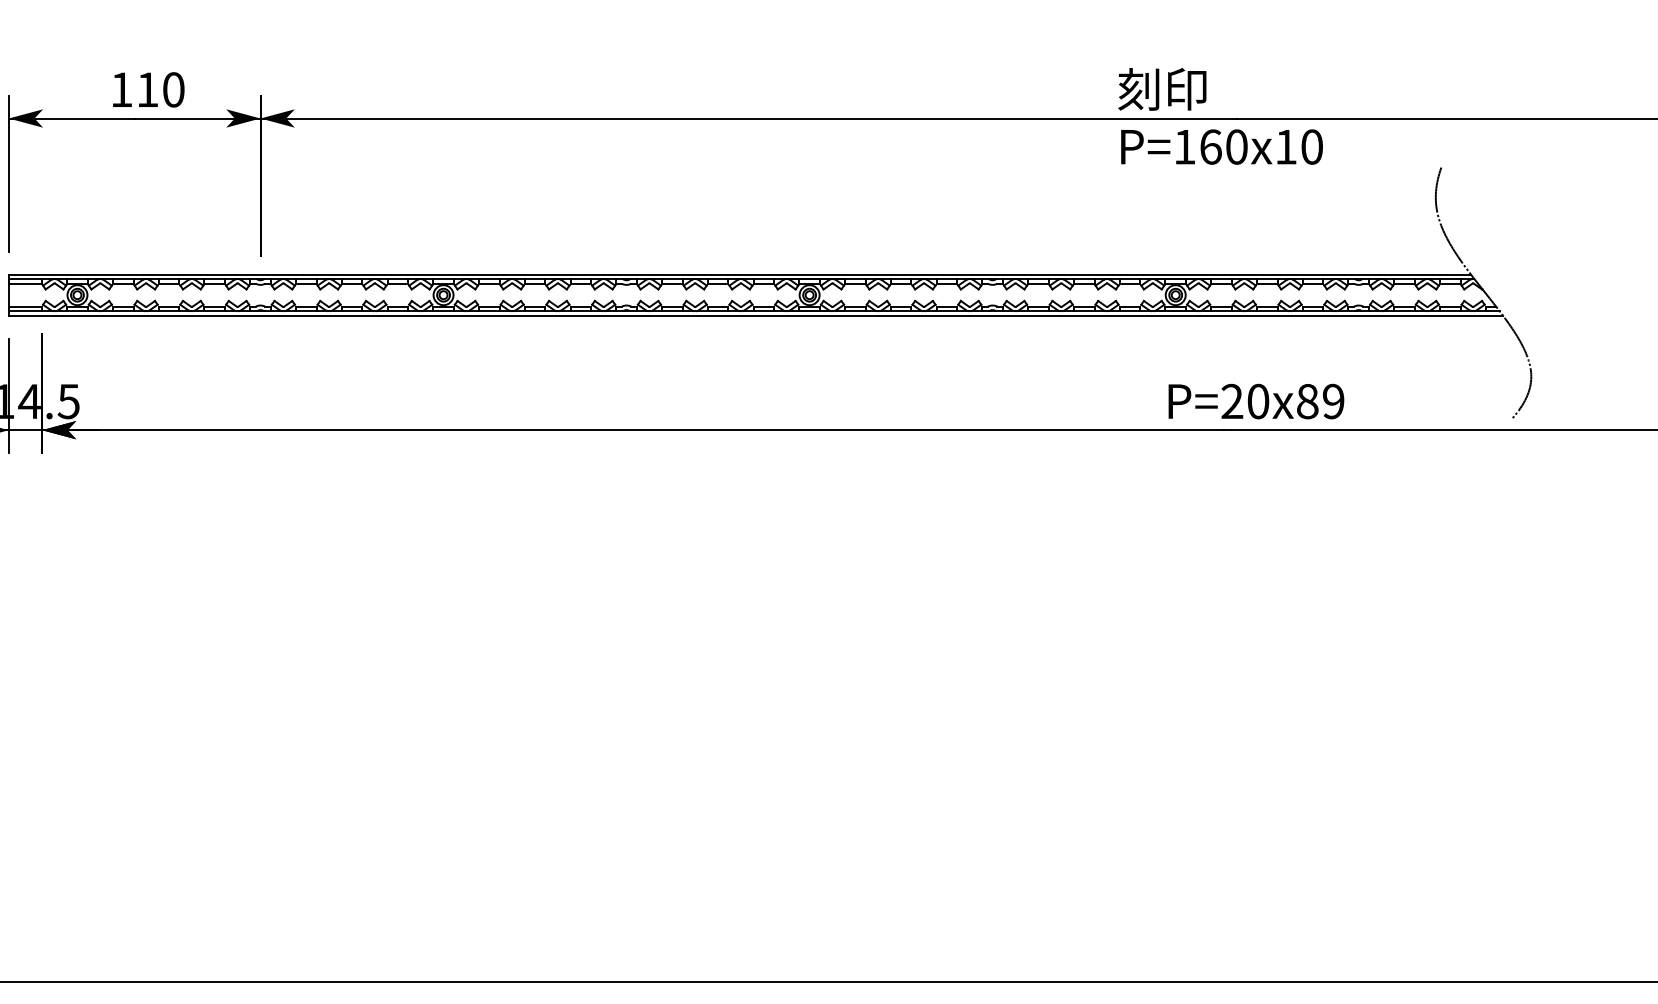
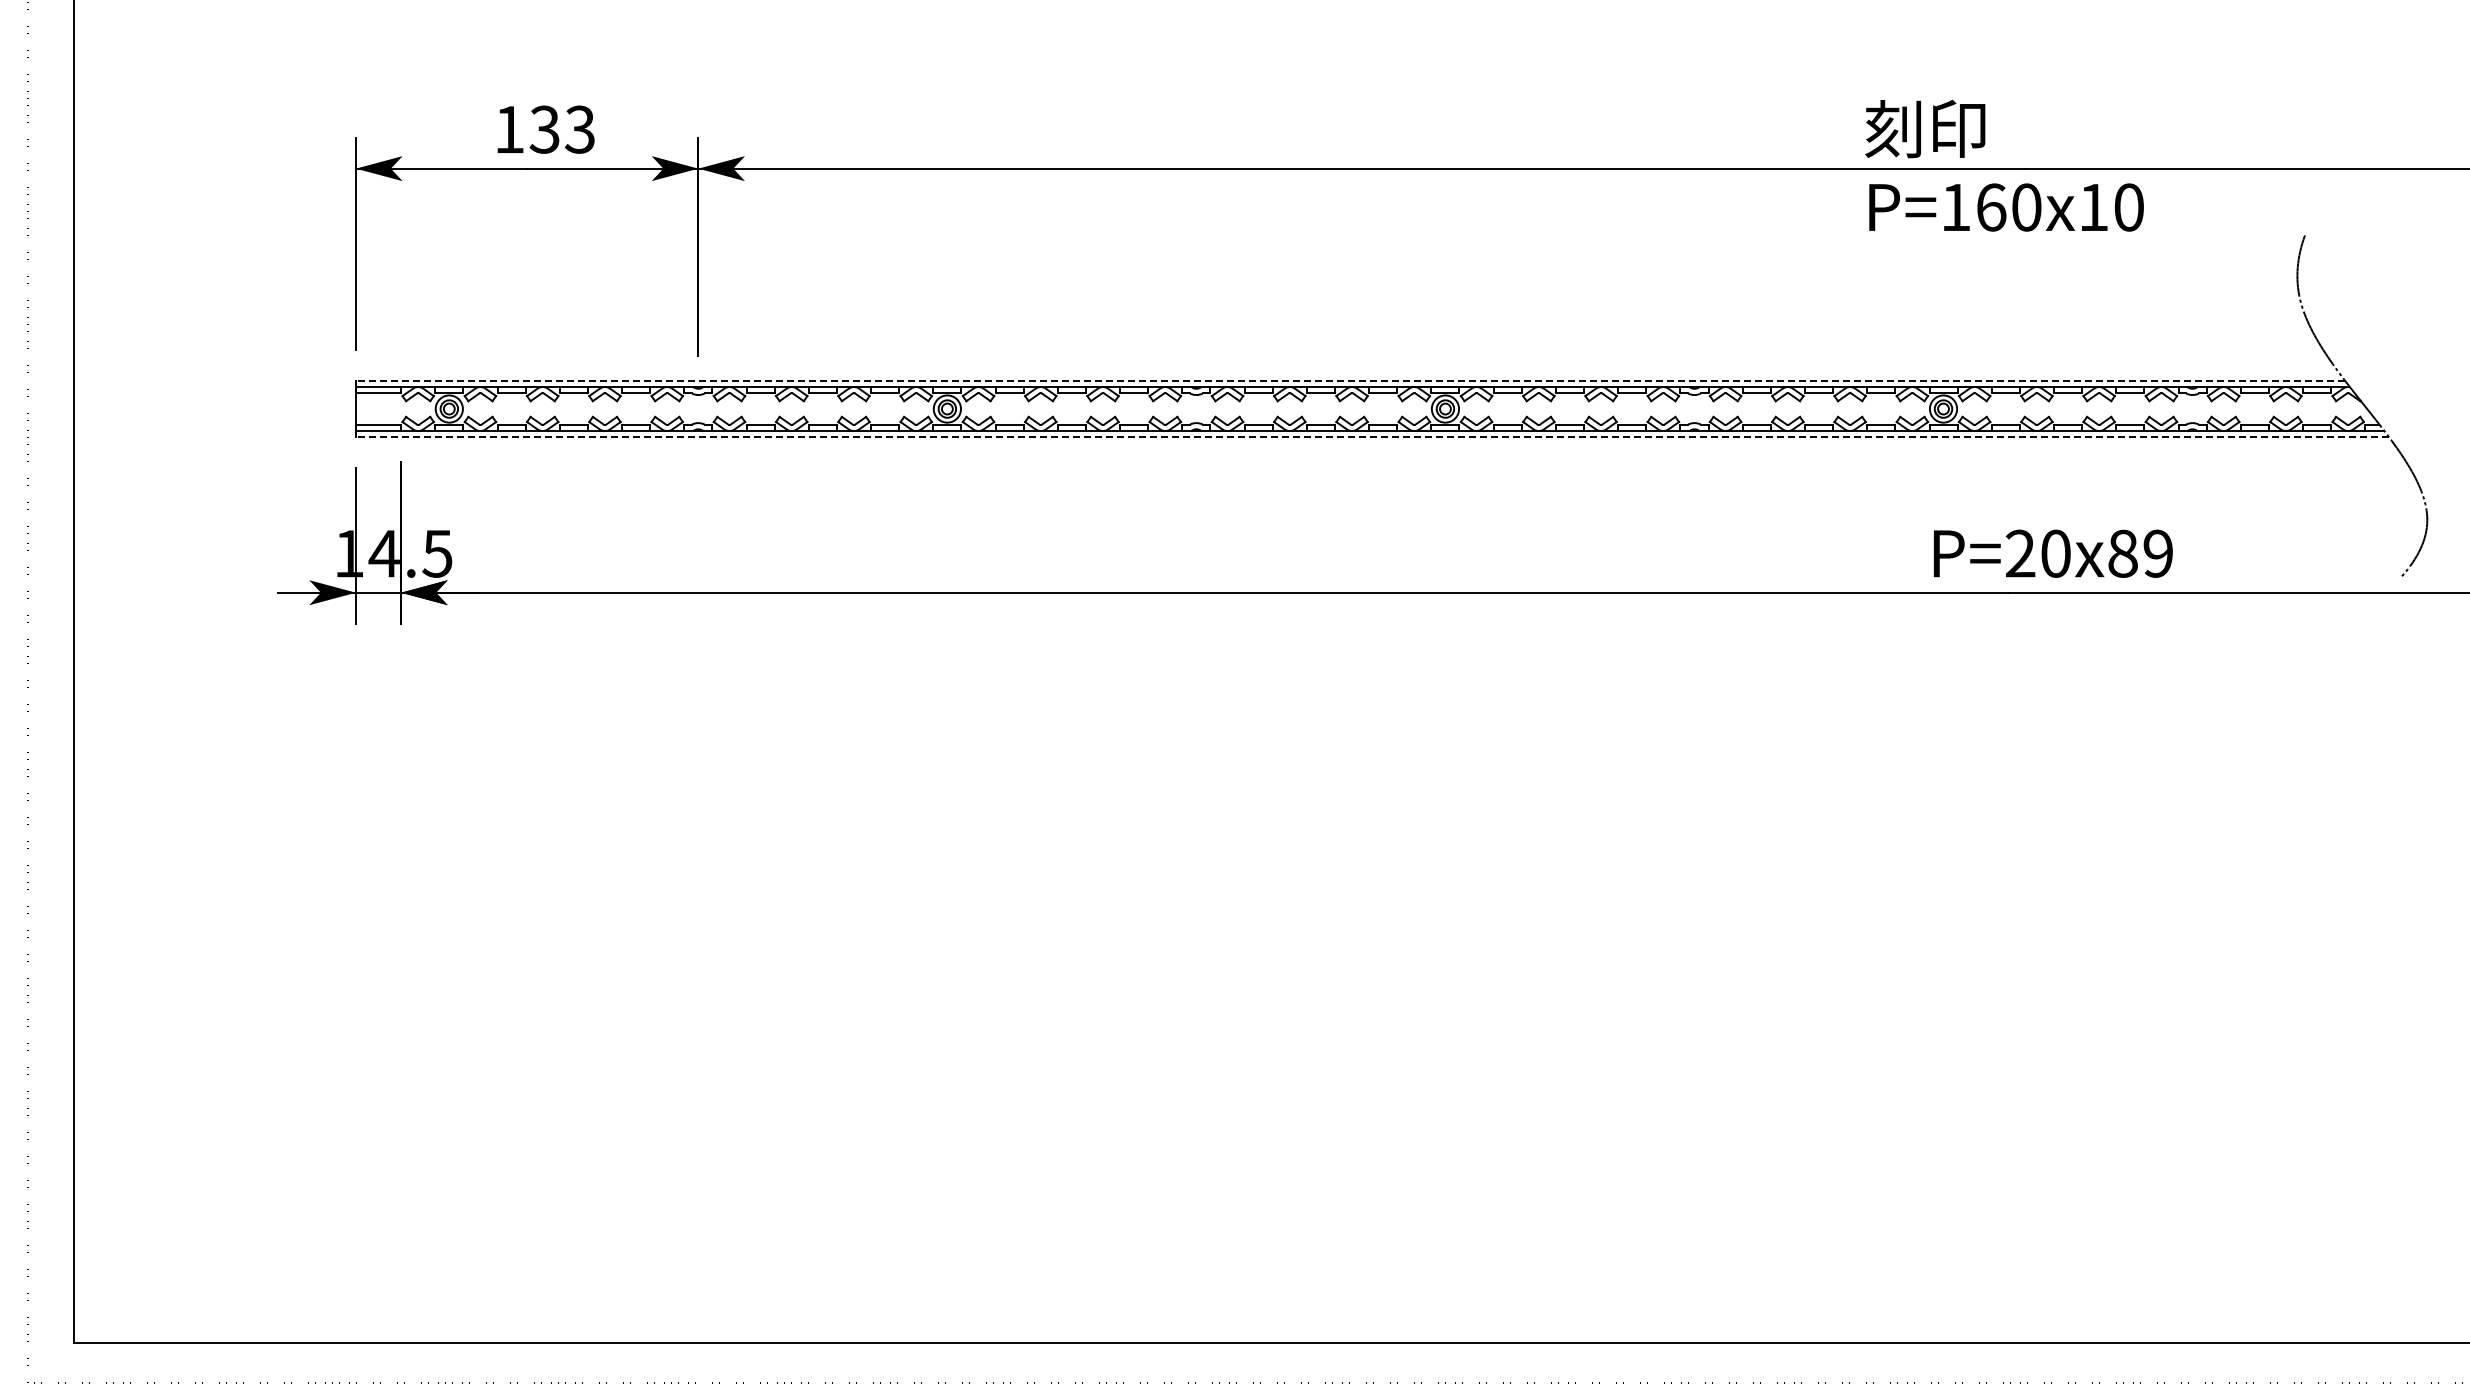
text: (159, 89) -> (561, 129), 110 -> 133
line: (739, 274) -> (1350, 381), solid -> dashed
line: (756, 316) -> (1372, 437), solid -> dashed

